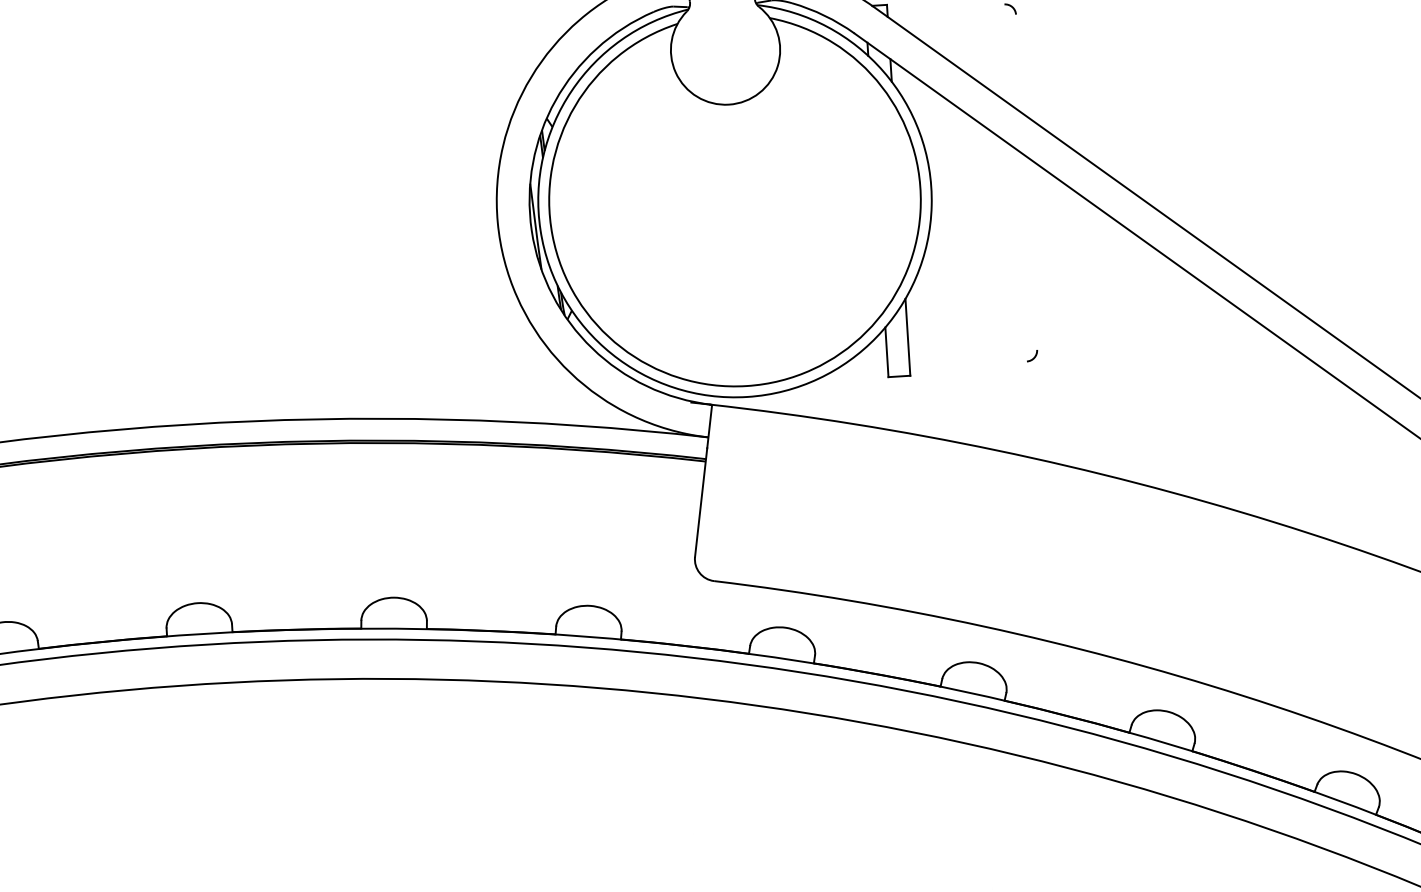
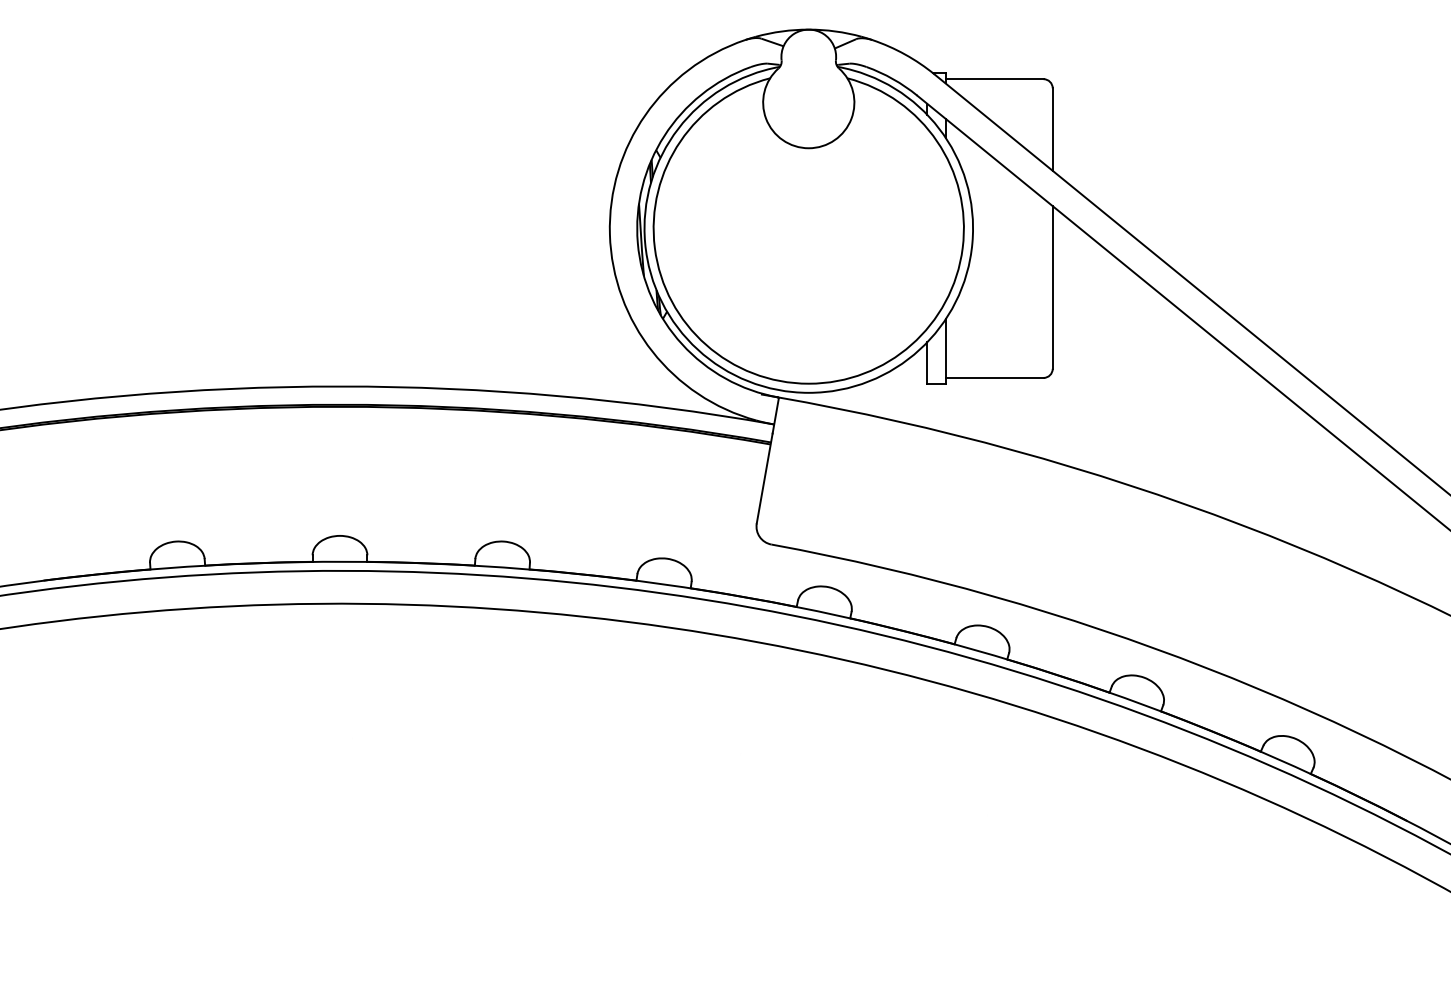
line: (945, 8) -> (994, 79), added
line: (1018, 63) -> (1052, 129), added
line: (1030, 252) -> (1052, 287), added
line: (968, 364) -> (994, 377), added

